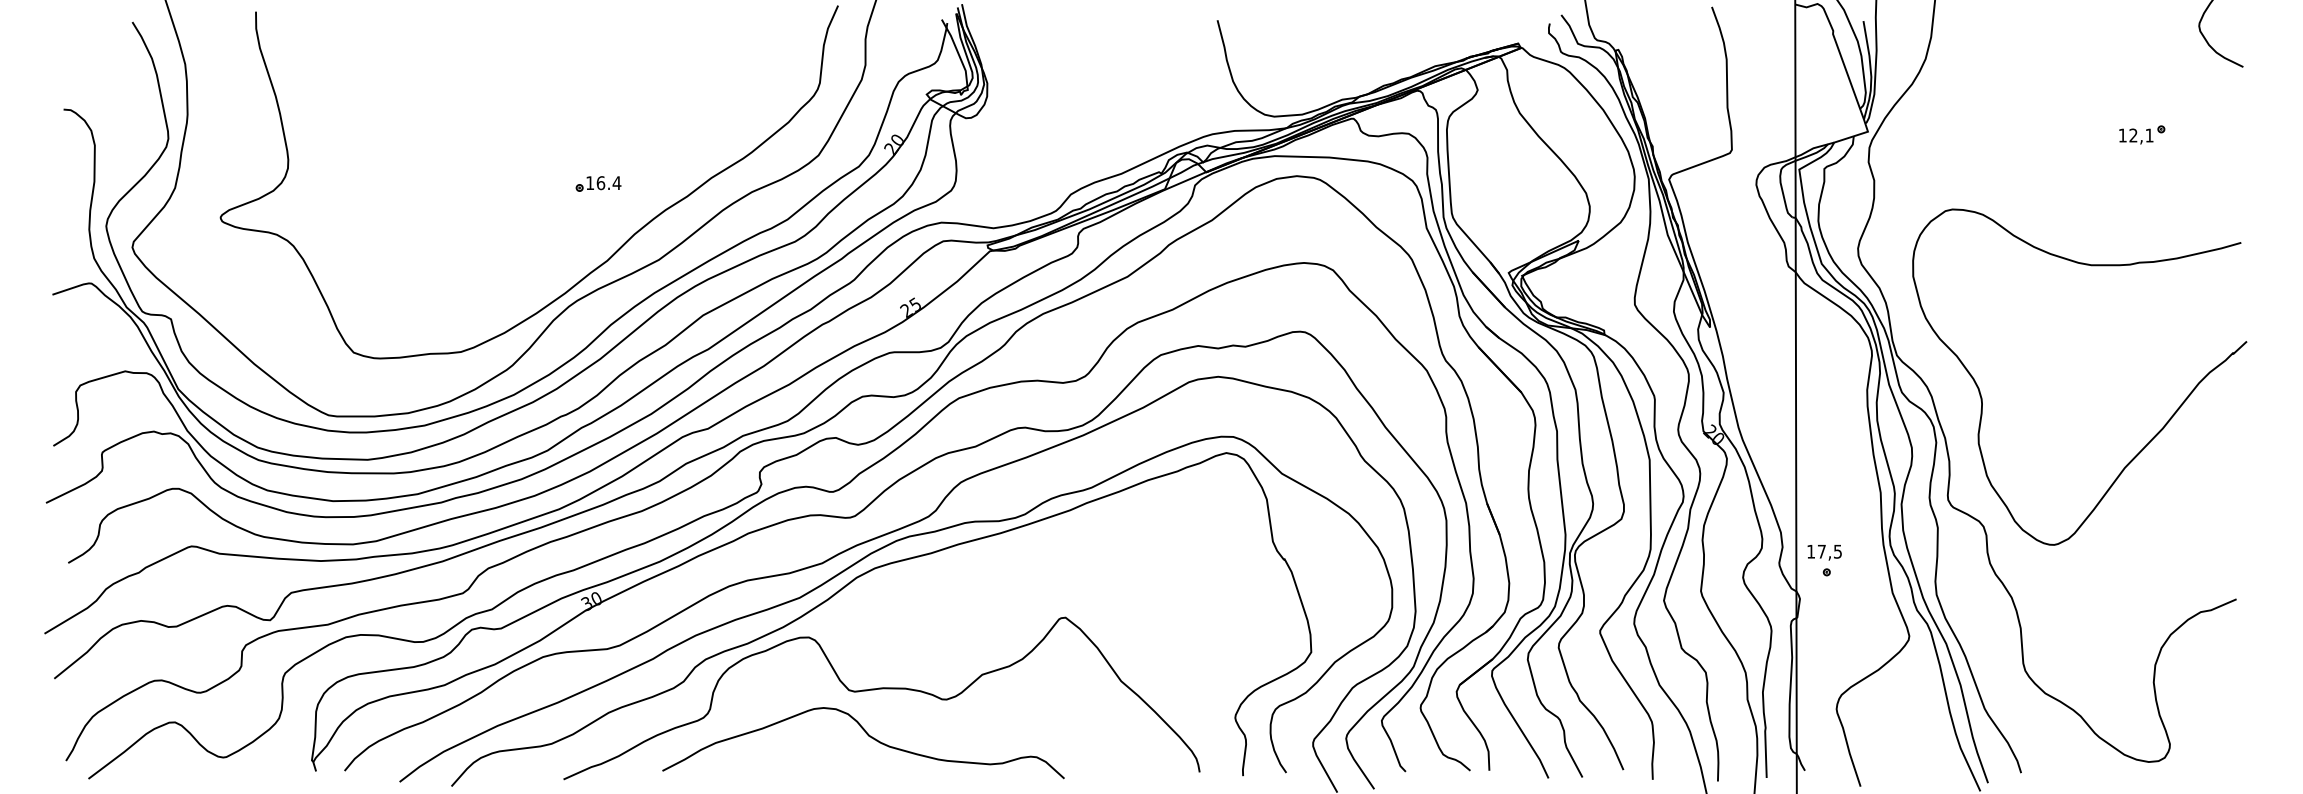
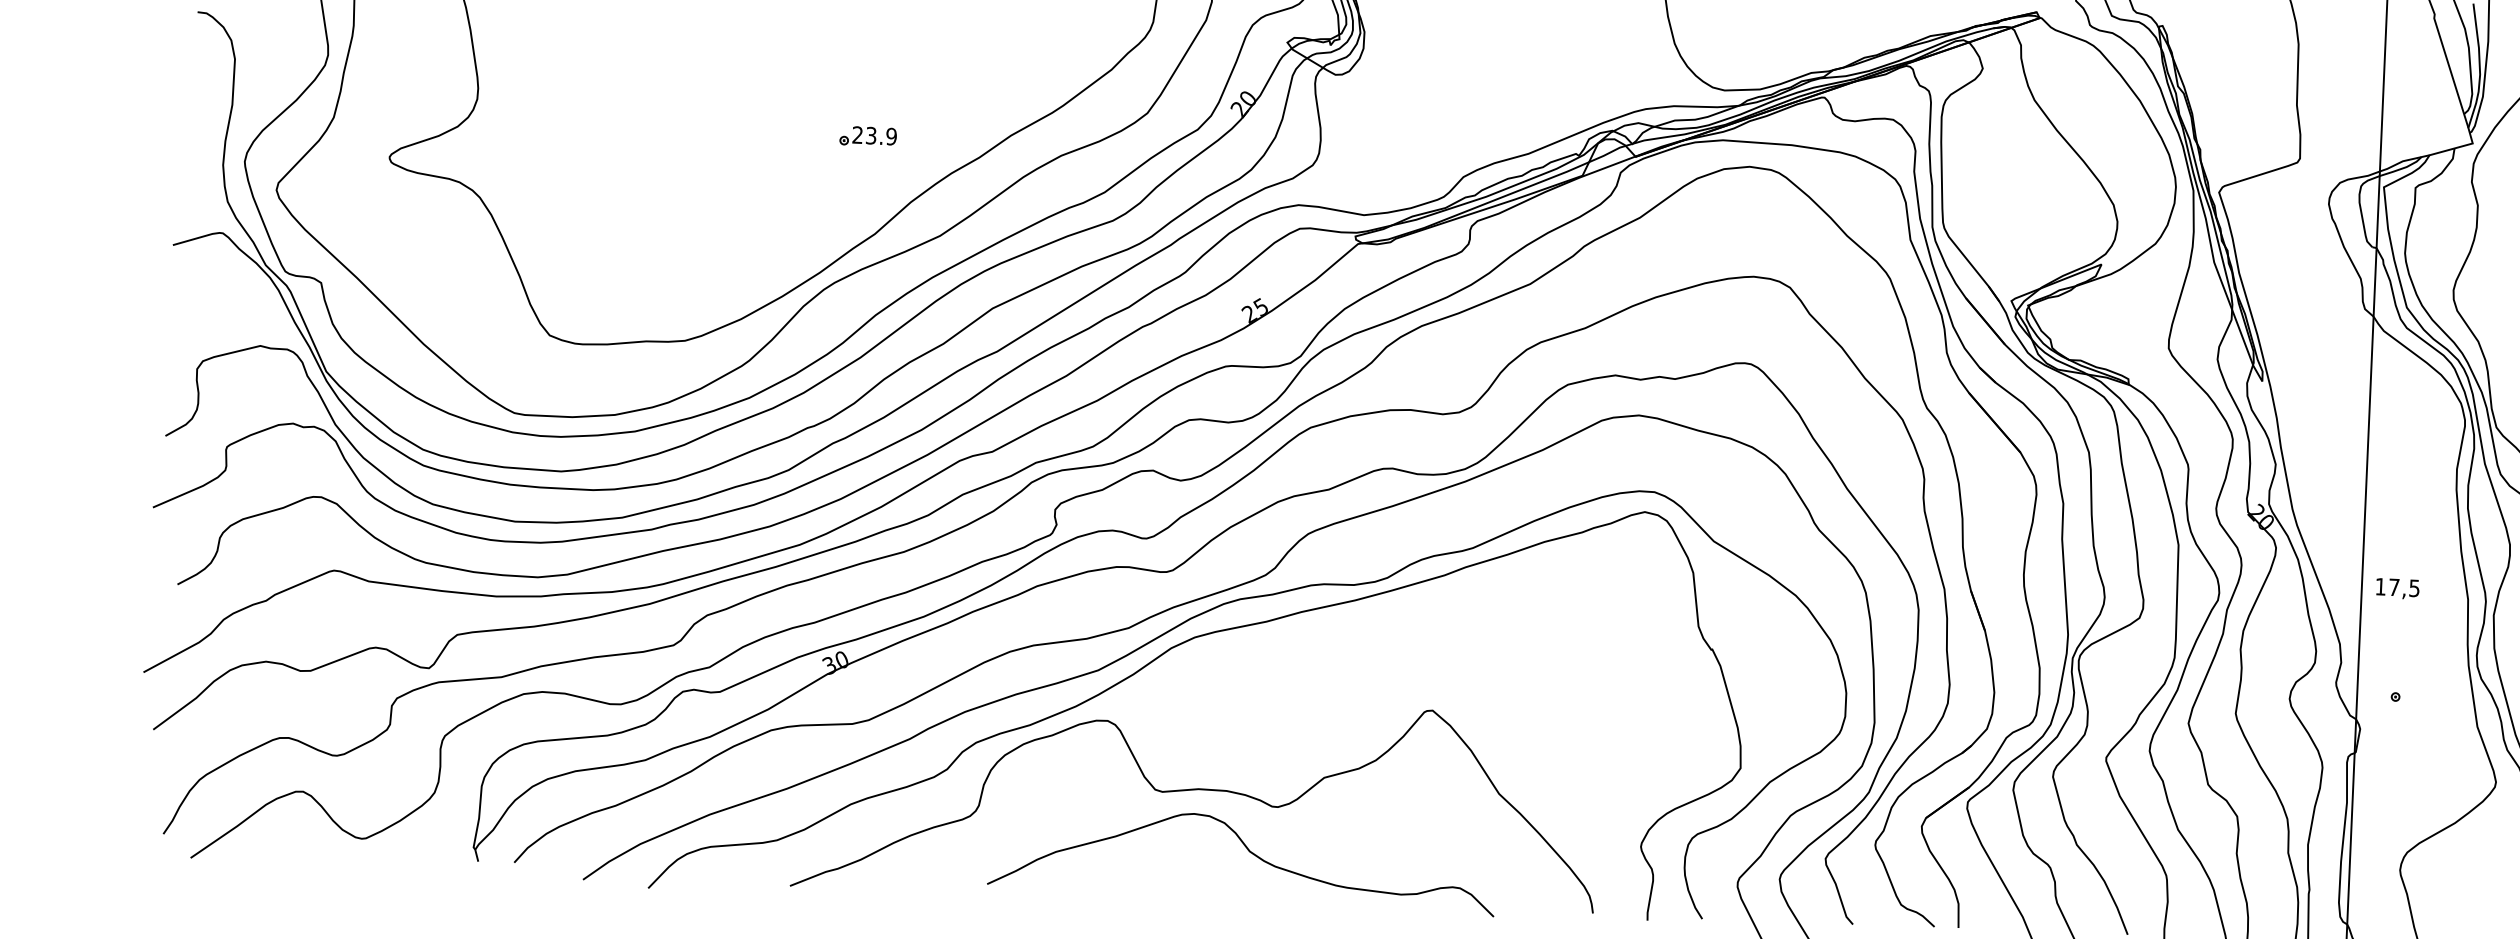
text: (603, 183) -> (874, 136), 16.4 -> 23.9
text: (1824, 552) -> (2397, 588), moved
curve: (869, 737) -> (1250, 853), moved

